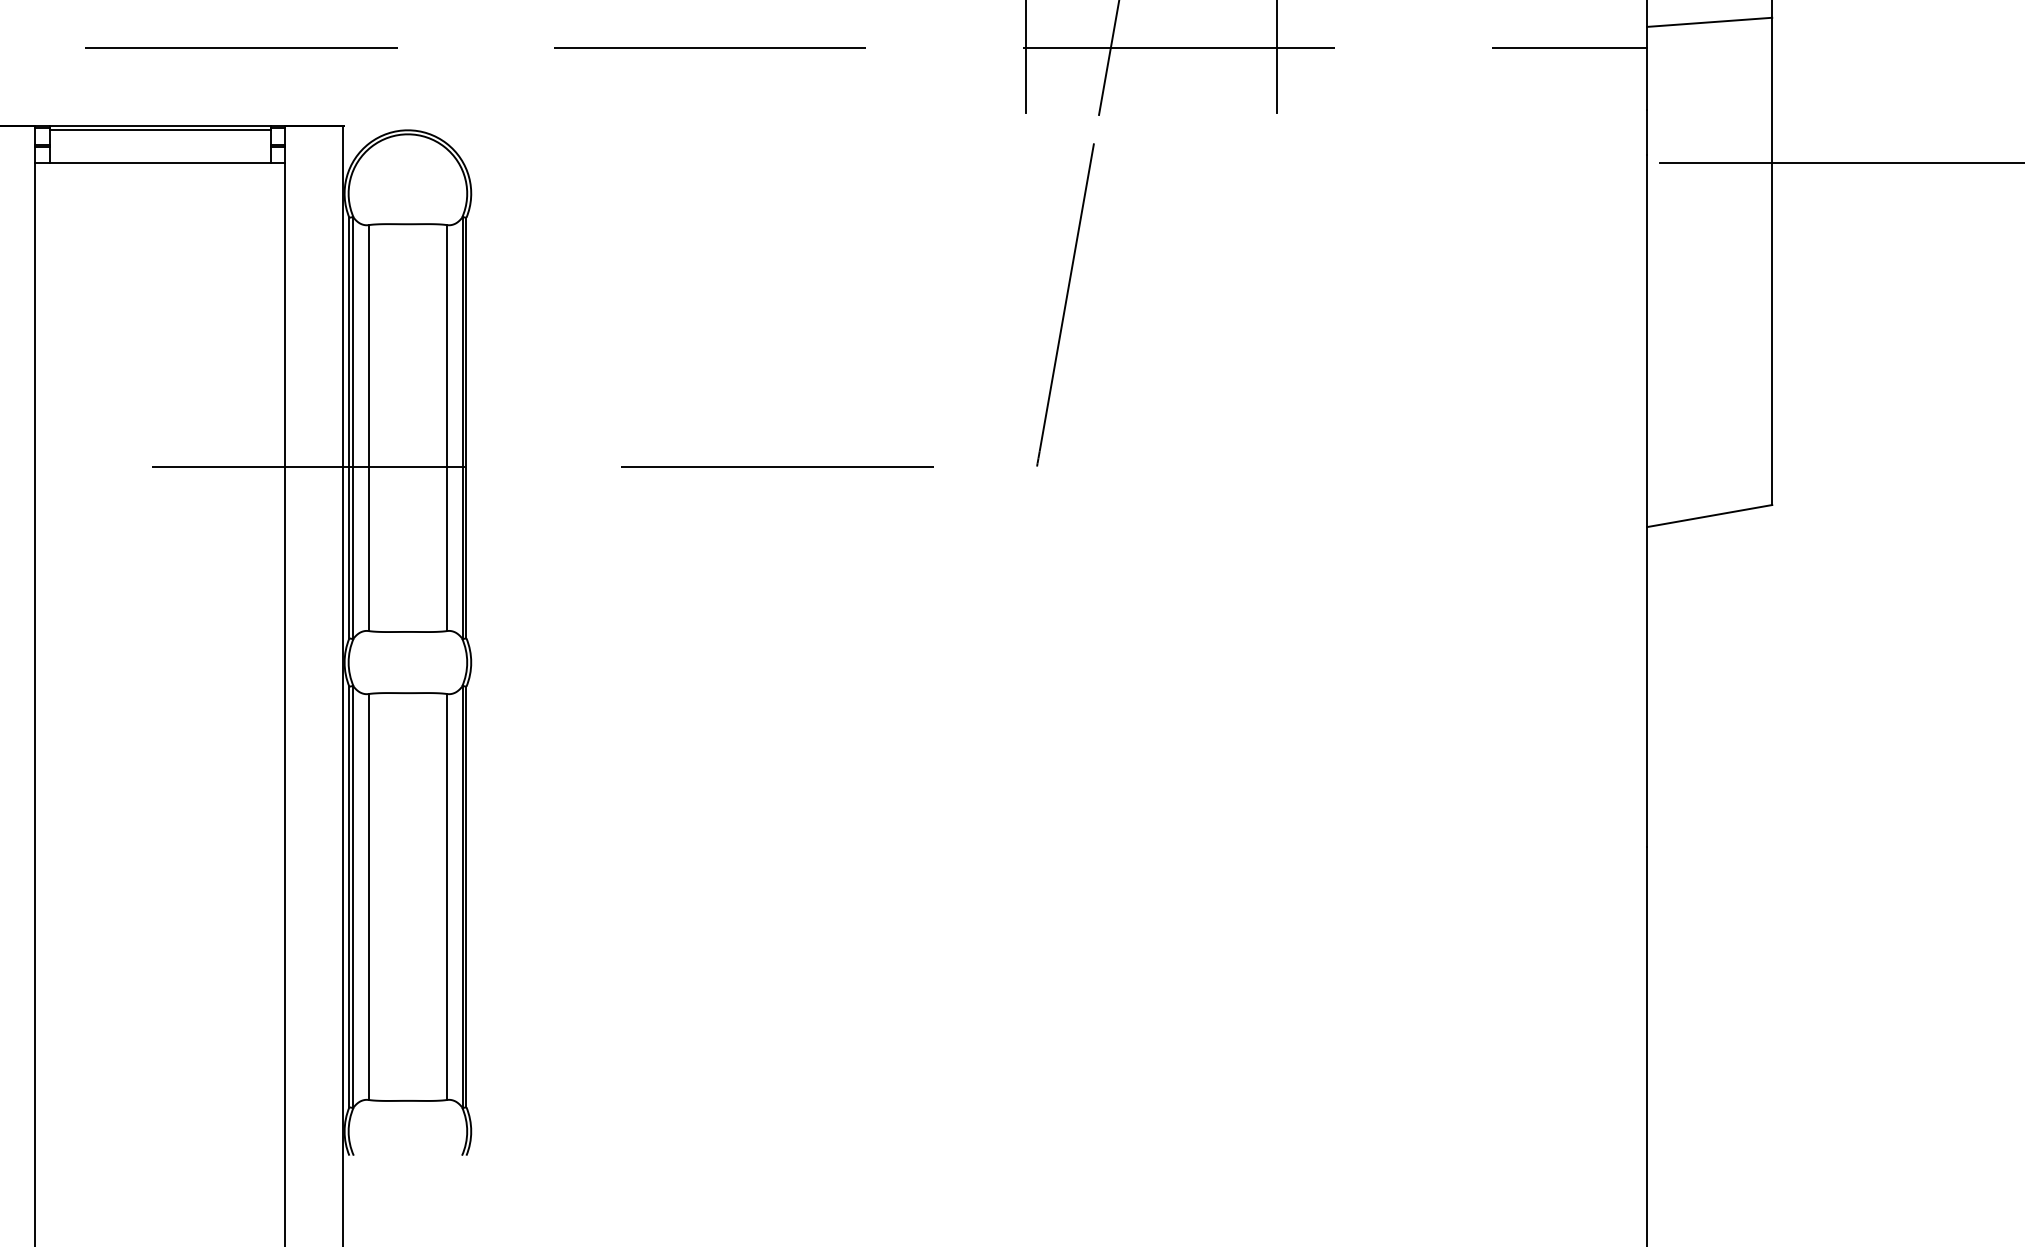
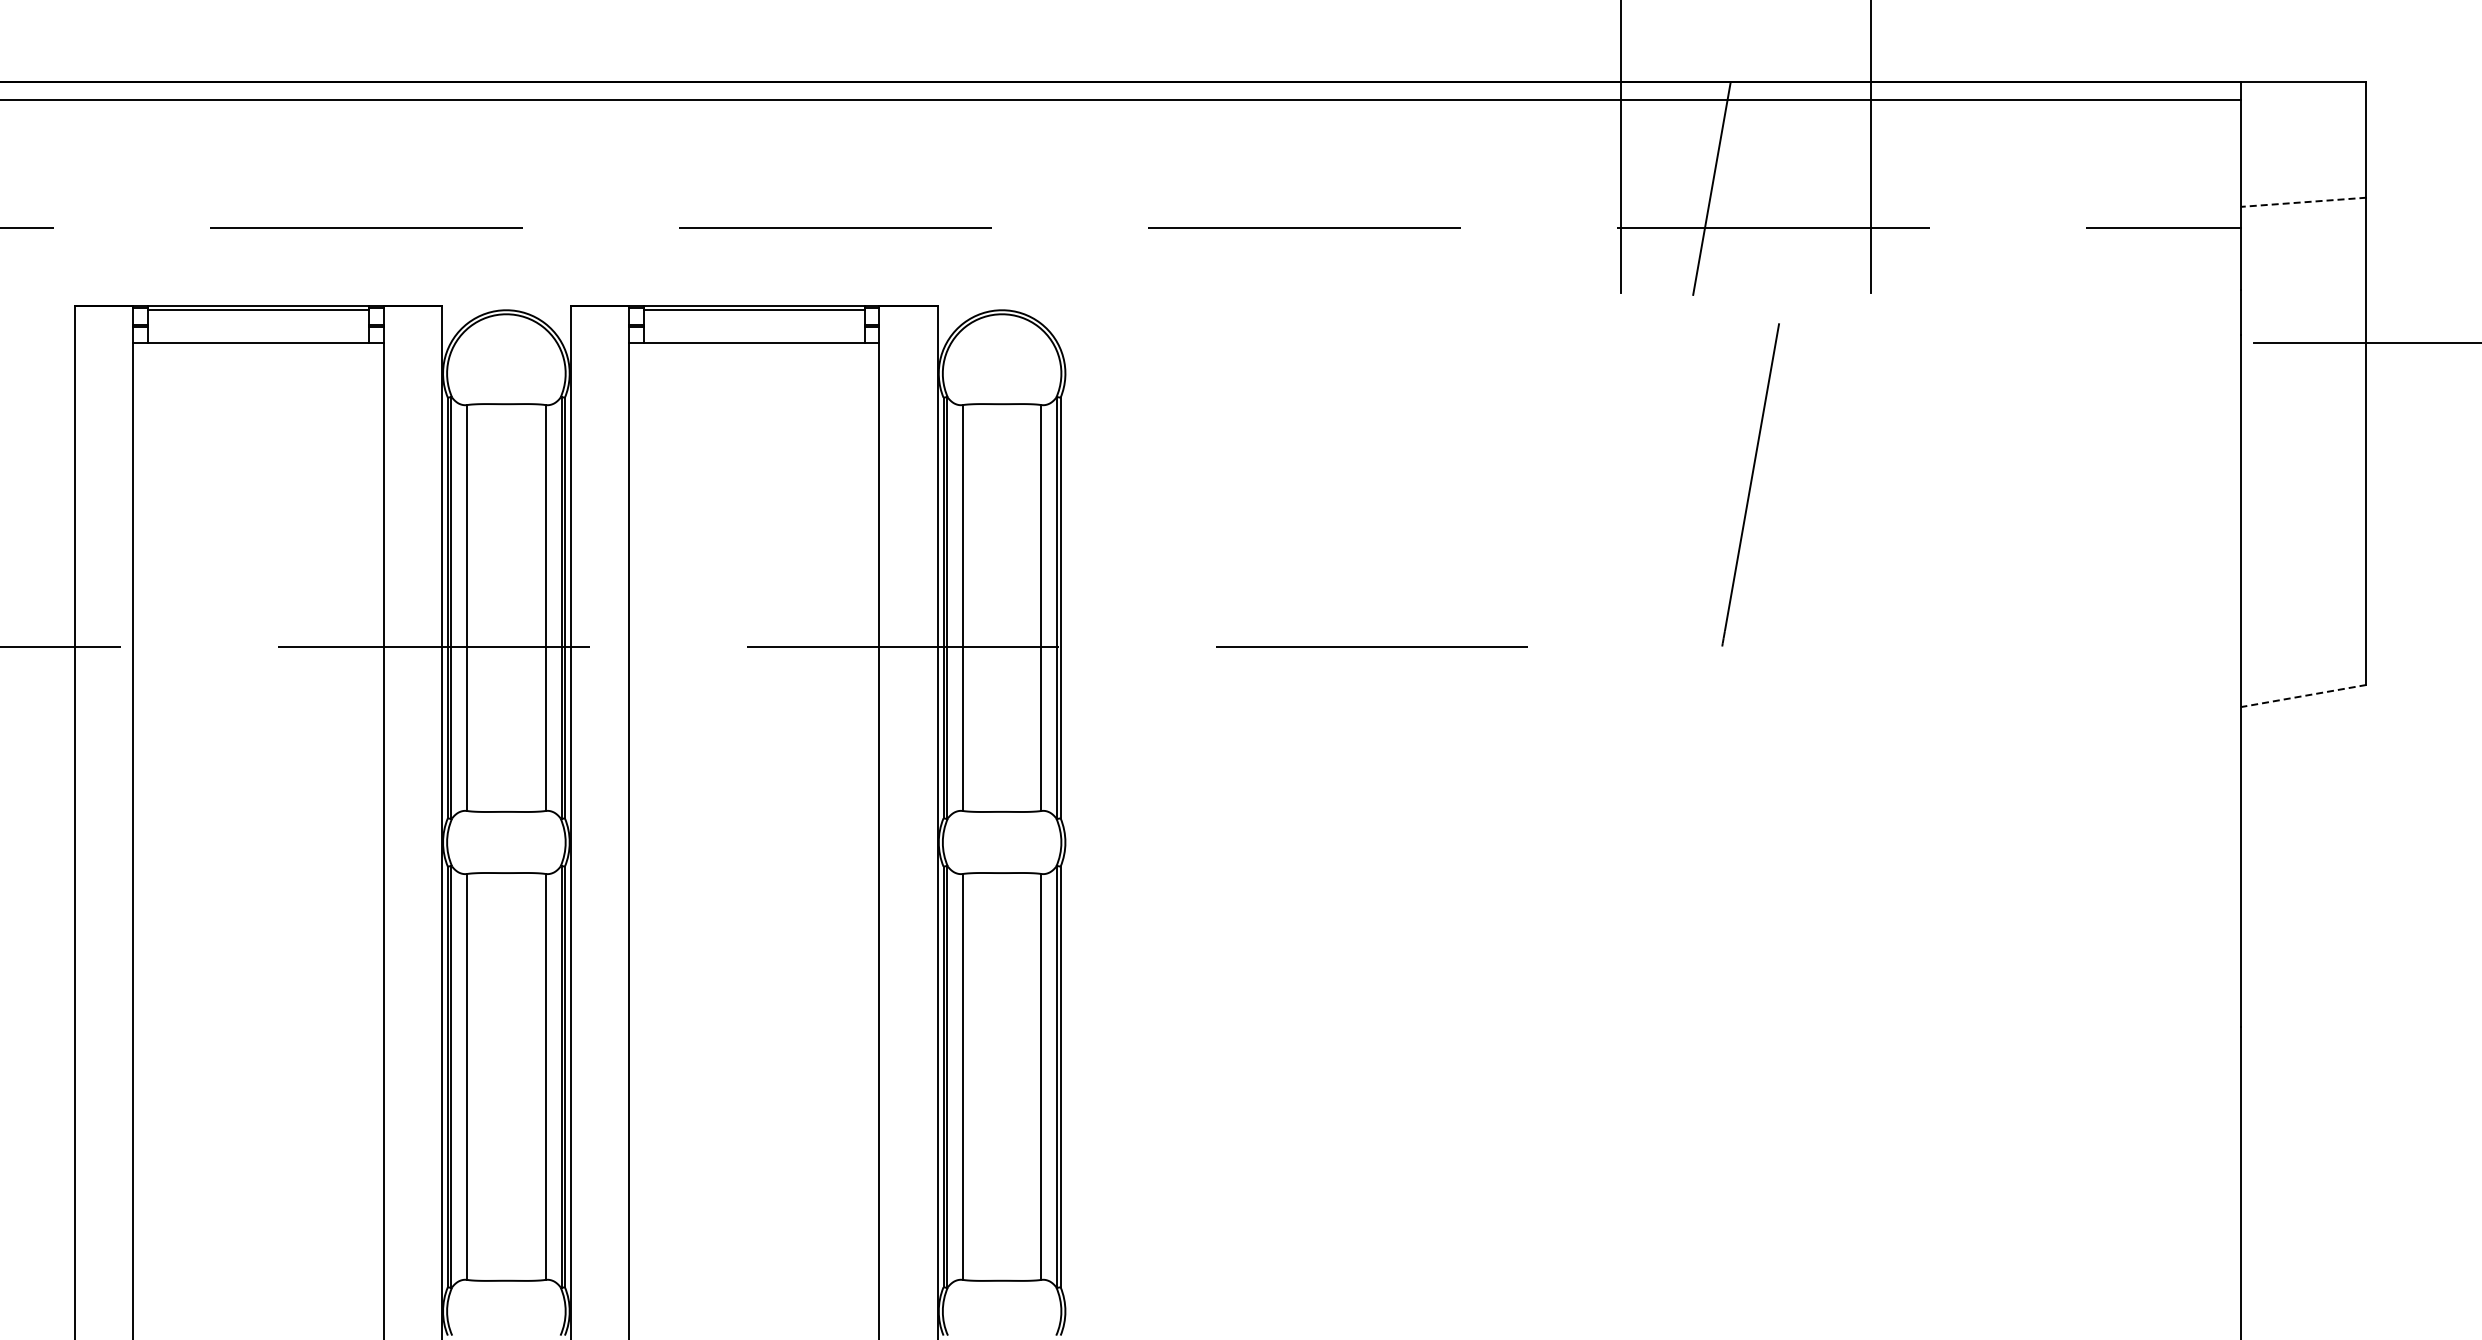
line: (1709, 22) -> (2303, 202), solid -> dashed
line: (1065, 304) -> (1750, 484), moved
line: (1709, 516) -> (2303, 696), solid -> dashed

